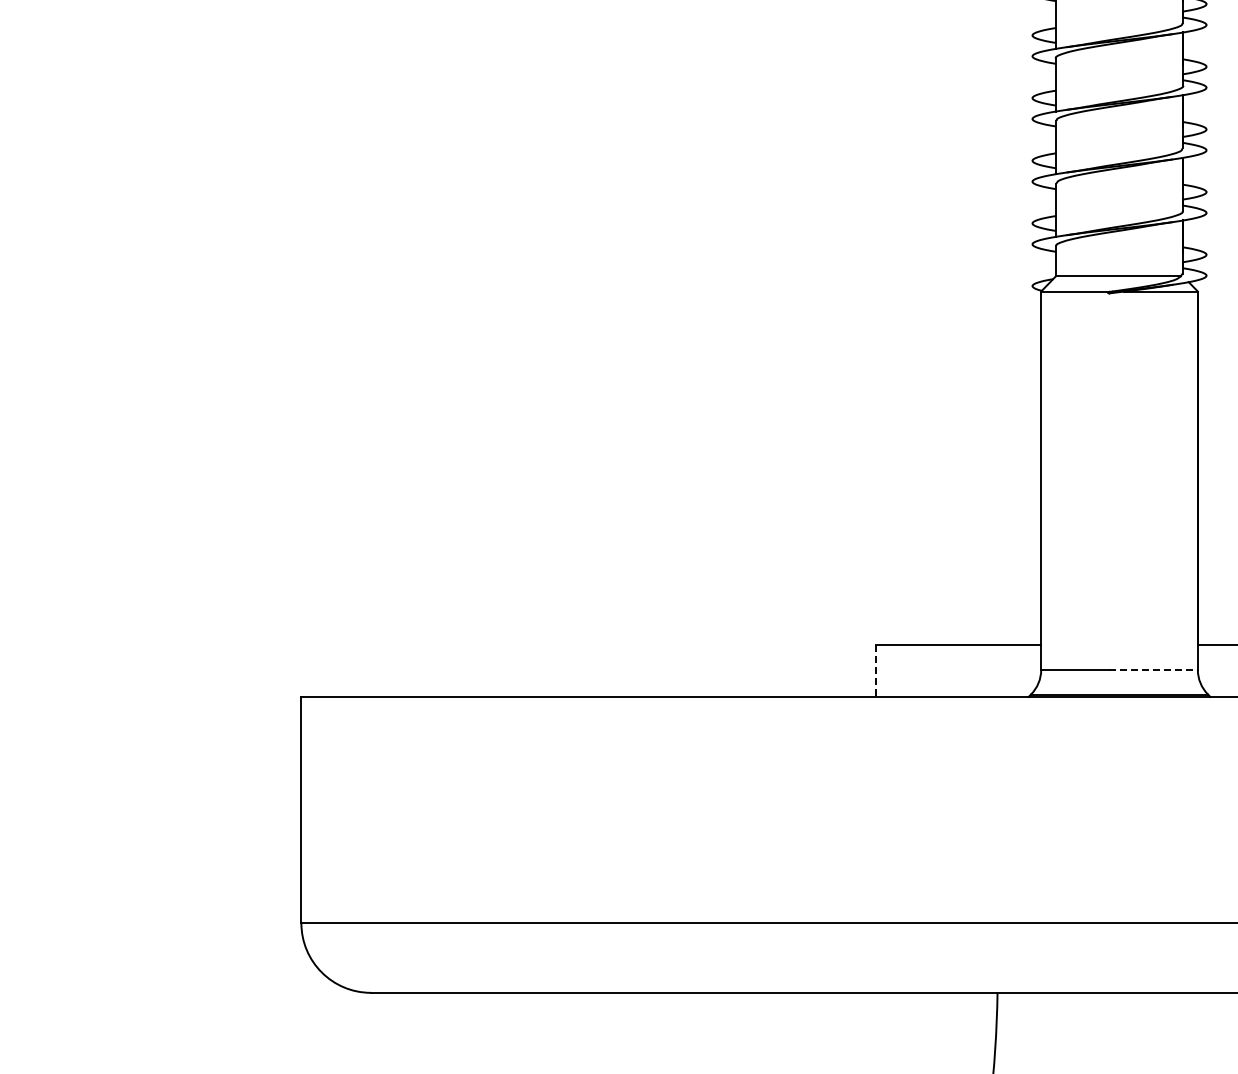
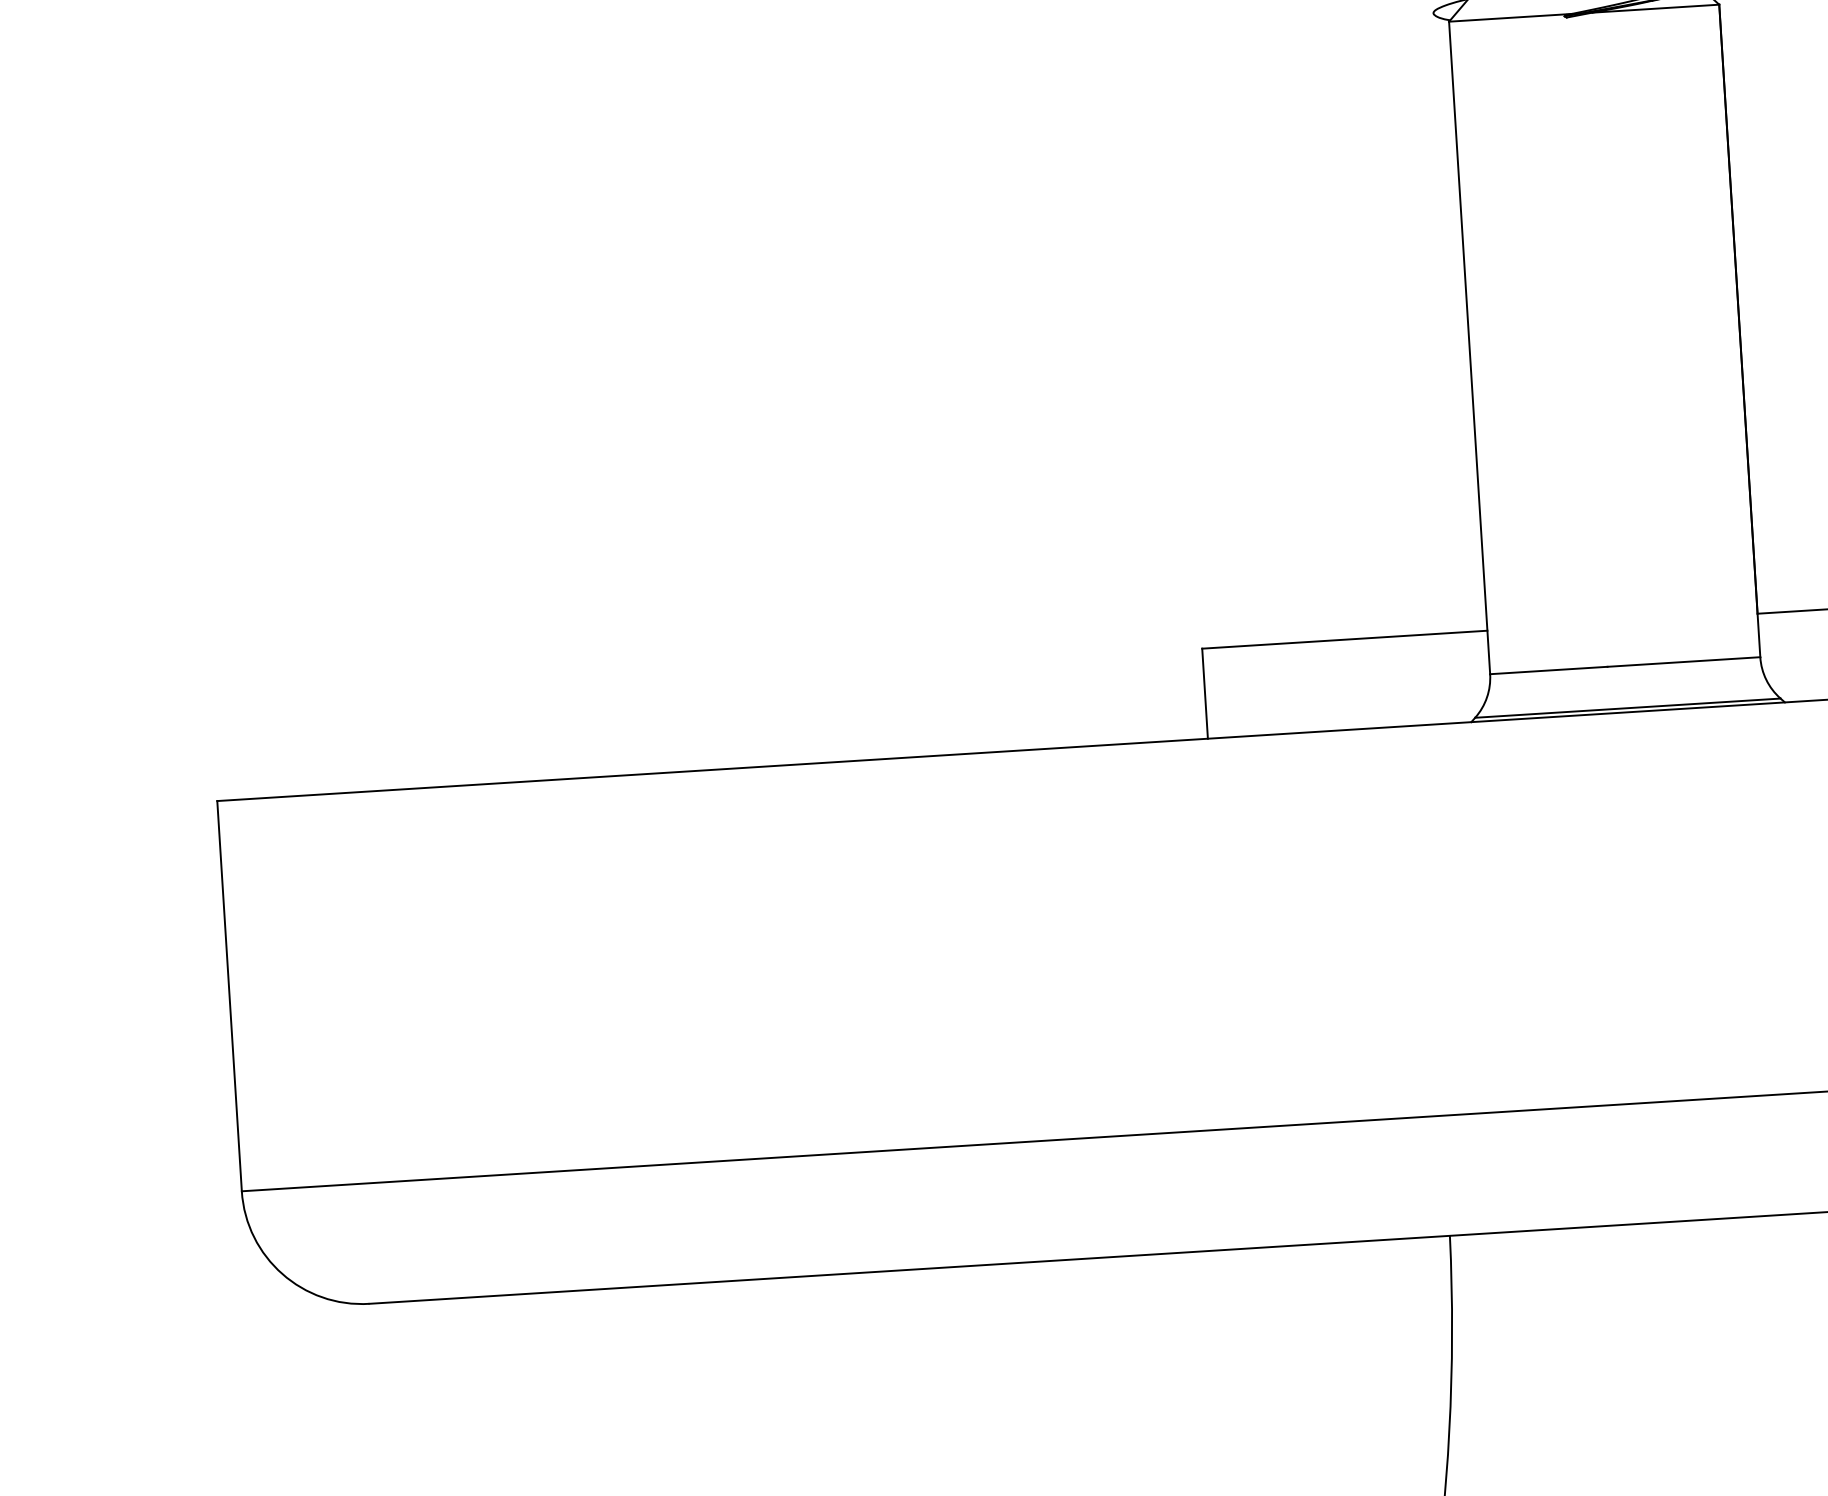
line: (1154, 669) -> (1685, 661), dashed -> solid
line: (875, 671) -> (1204, 694), dashed -> solid

